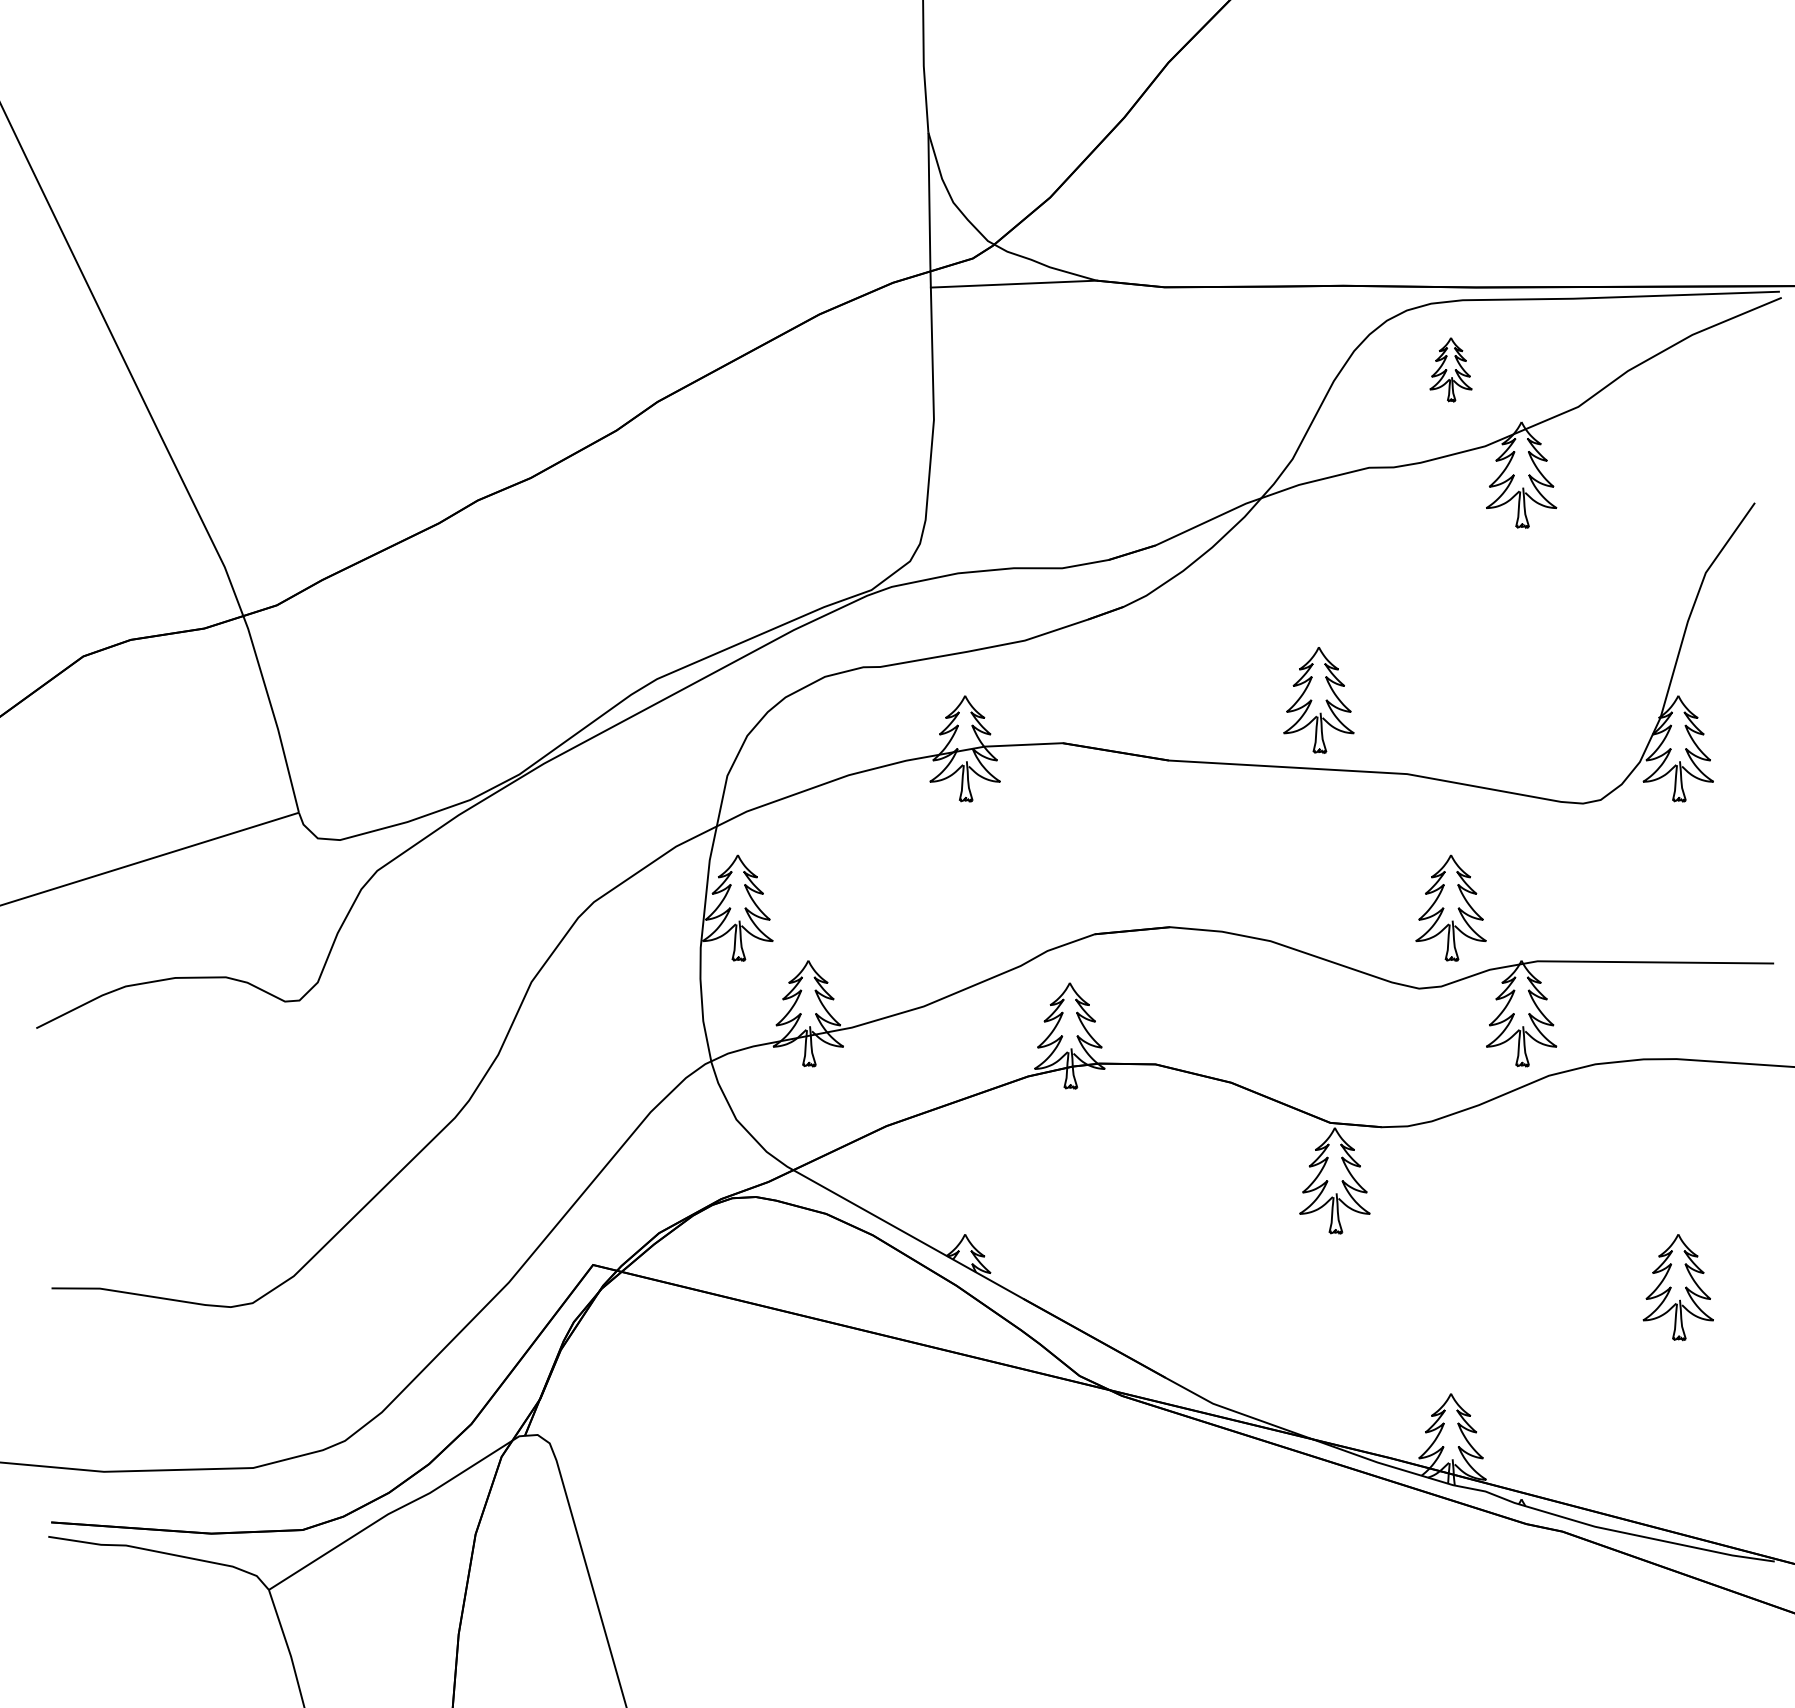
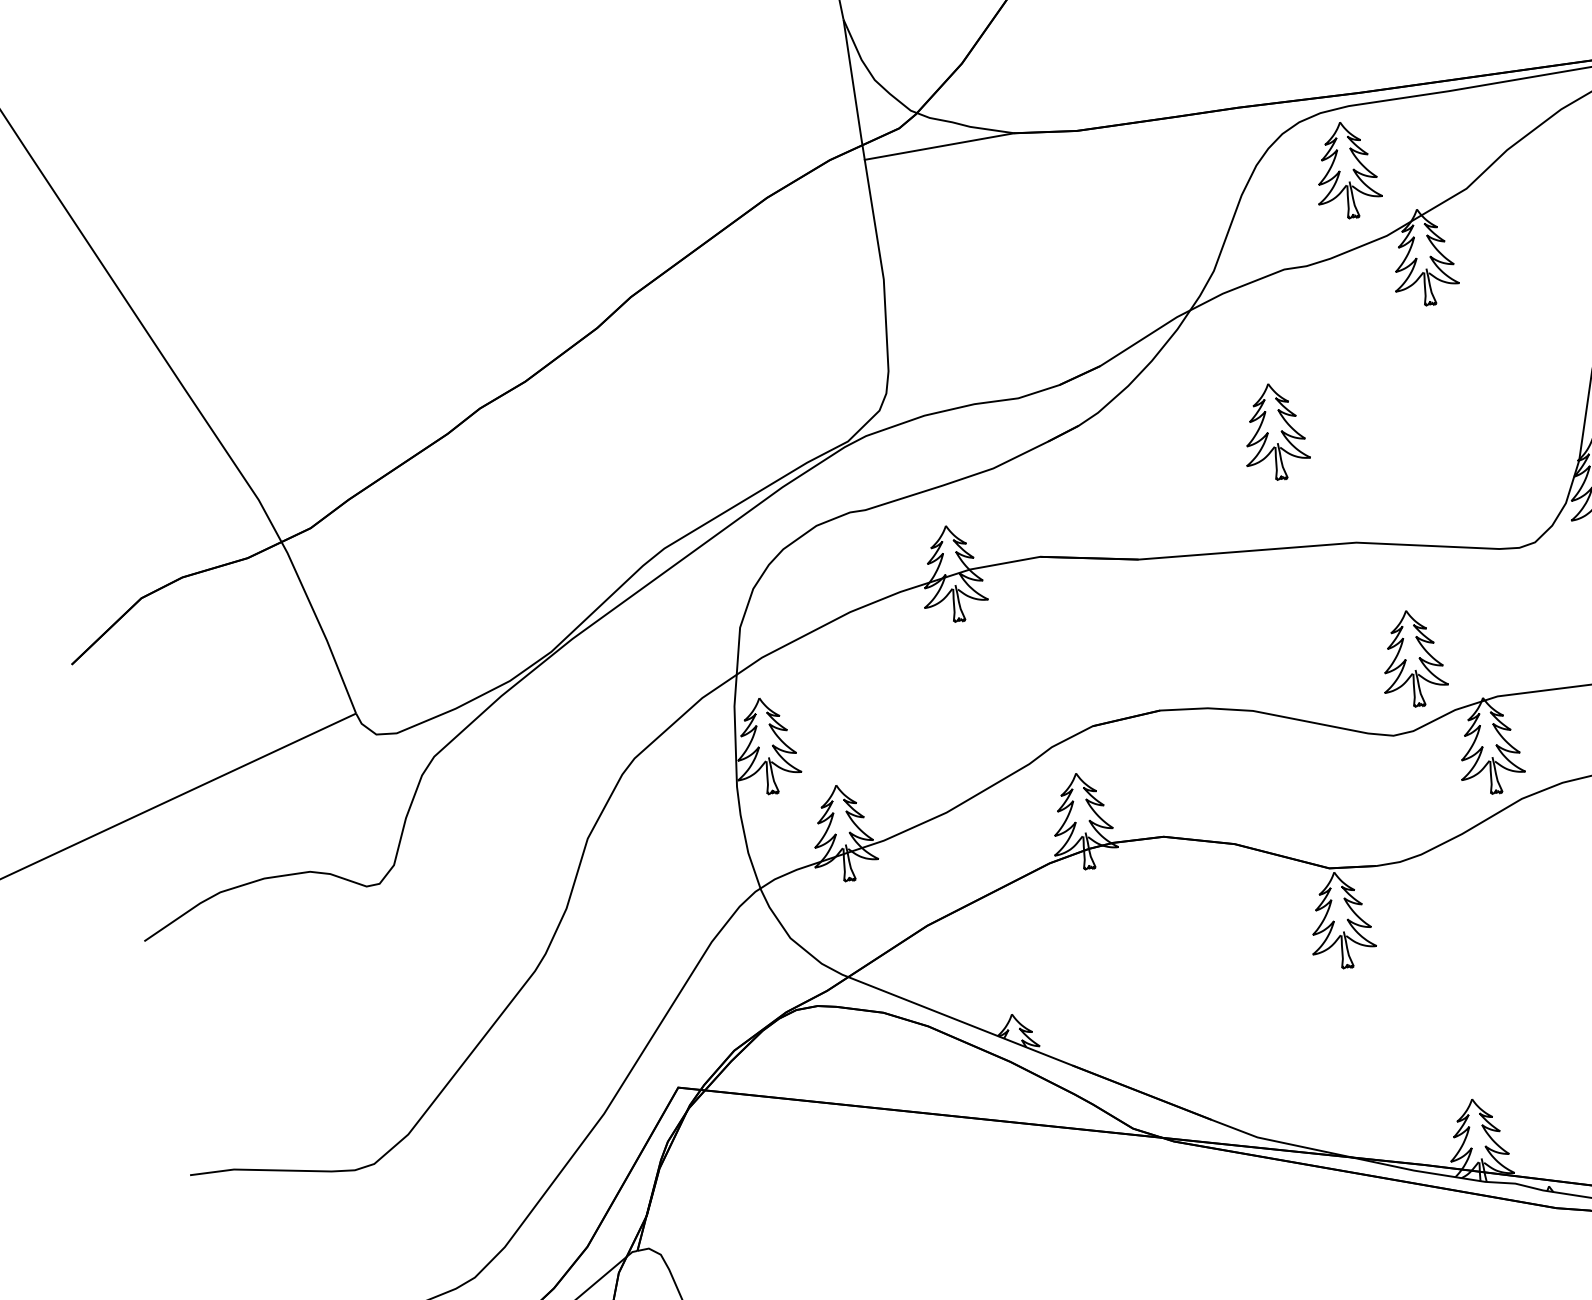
part: (1450, 369) -> (1346, 170), size x1.67
part: (1318, 700) -> (1274, 432), moved

